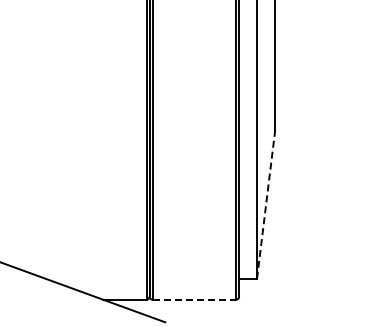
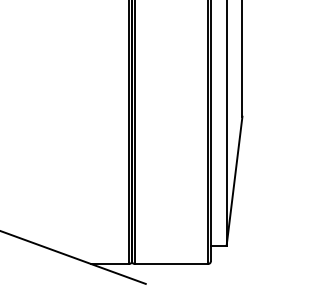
line: (266, 205) -> (234, 181), dashed -> solid
line: (194, 299) -> (171, 263), dashed -> solid

